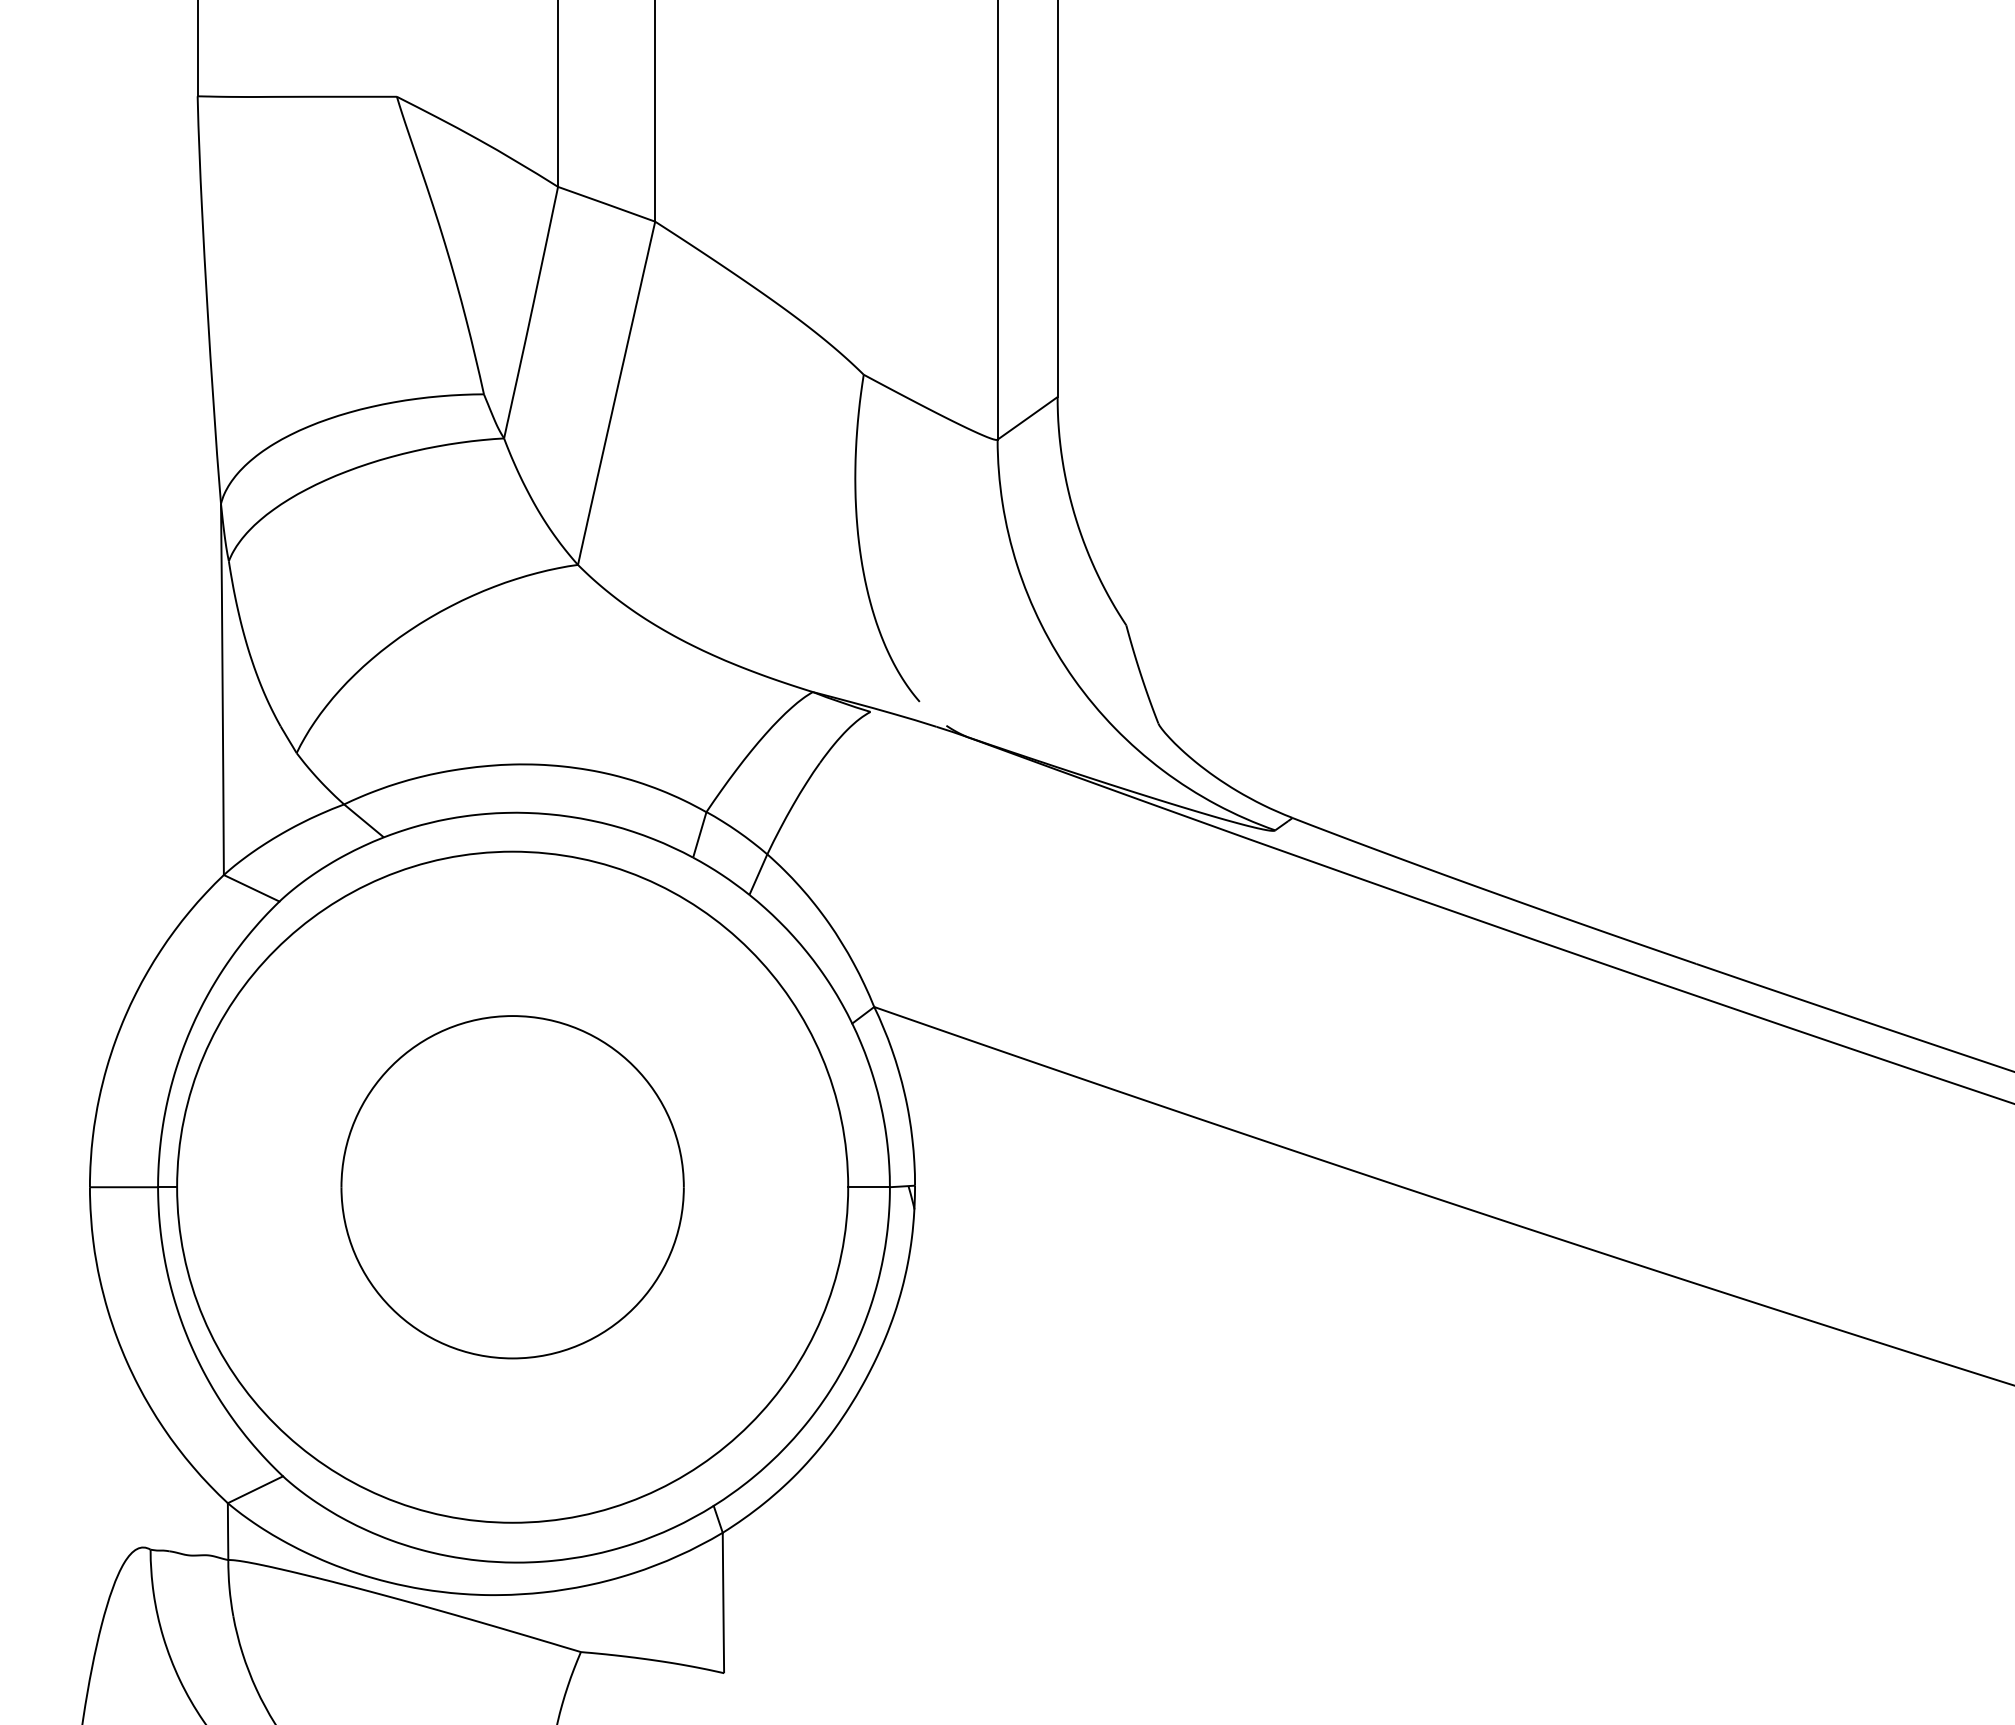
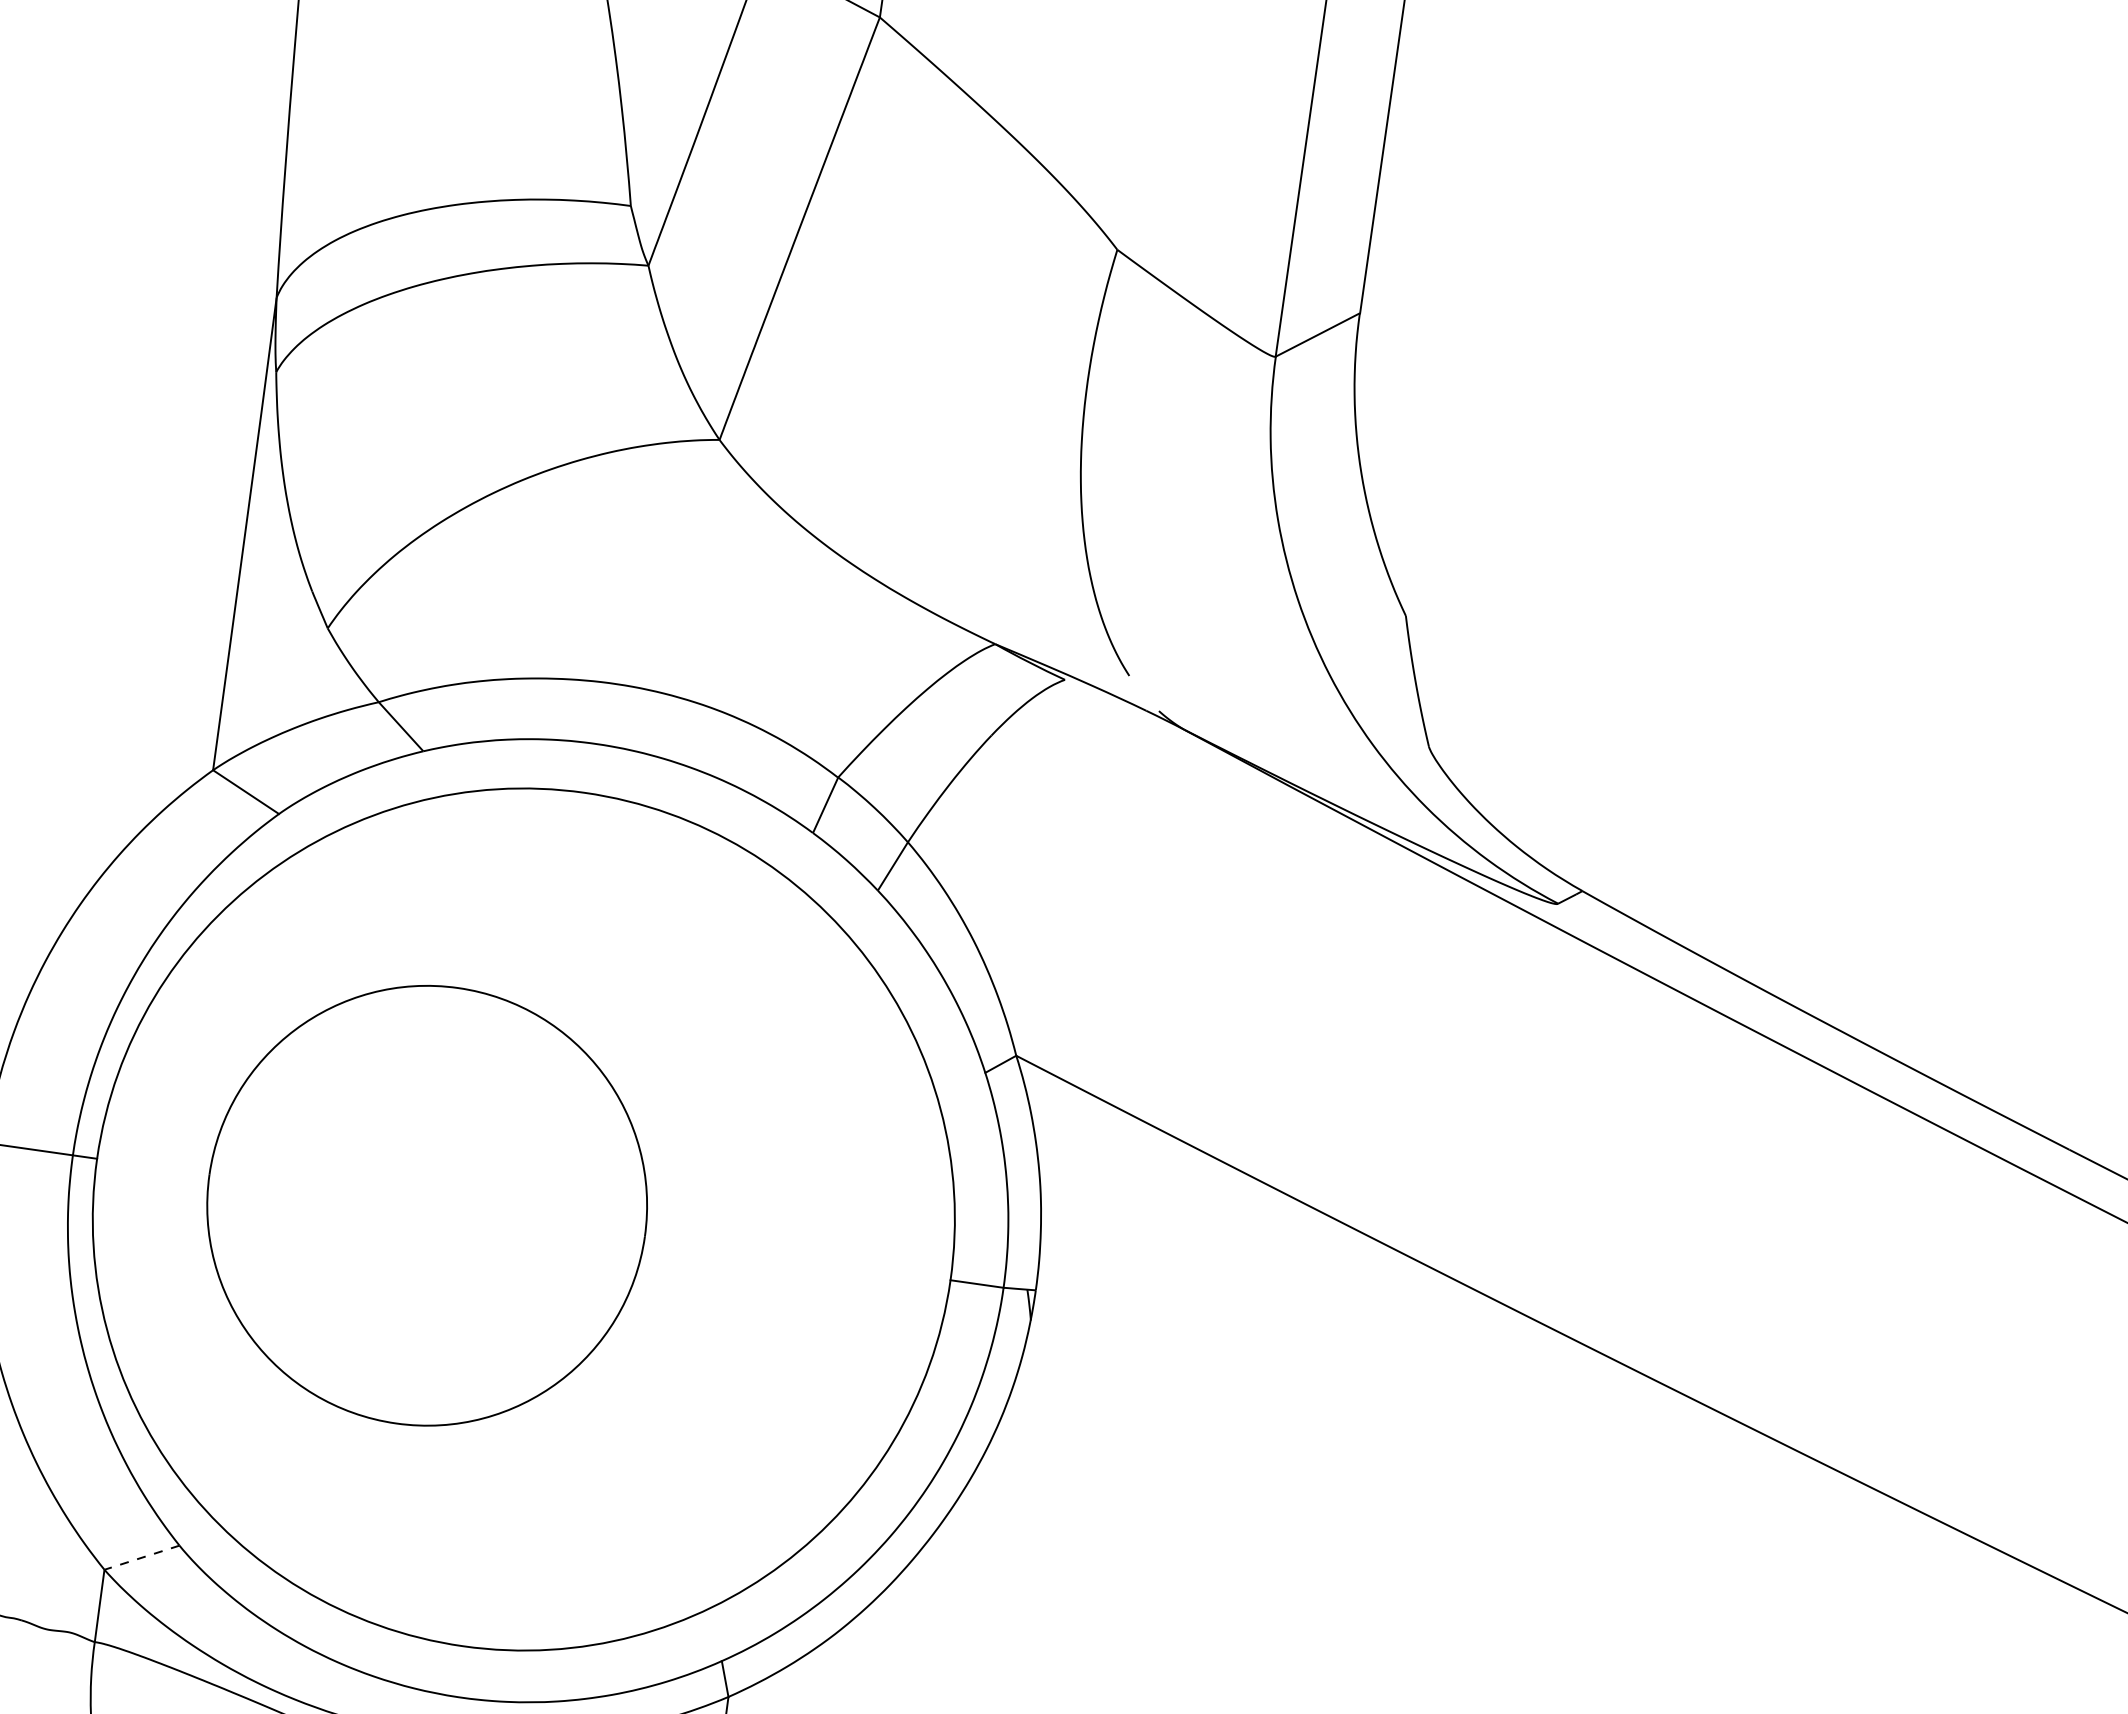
part: (512, 1187) -> (426, 1206), moved
line: (255, 1489) -> (142, 1557), solid -> dashed

